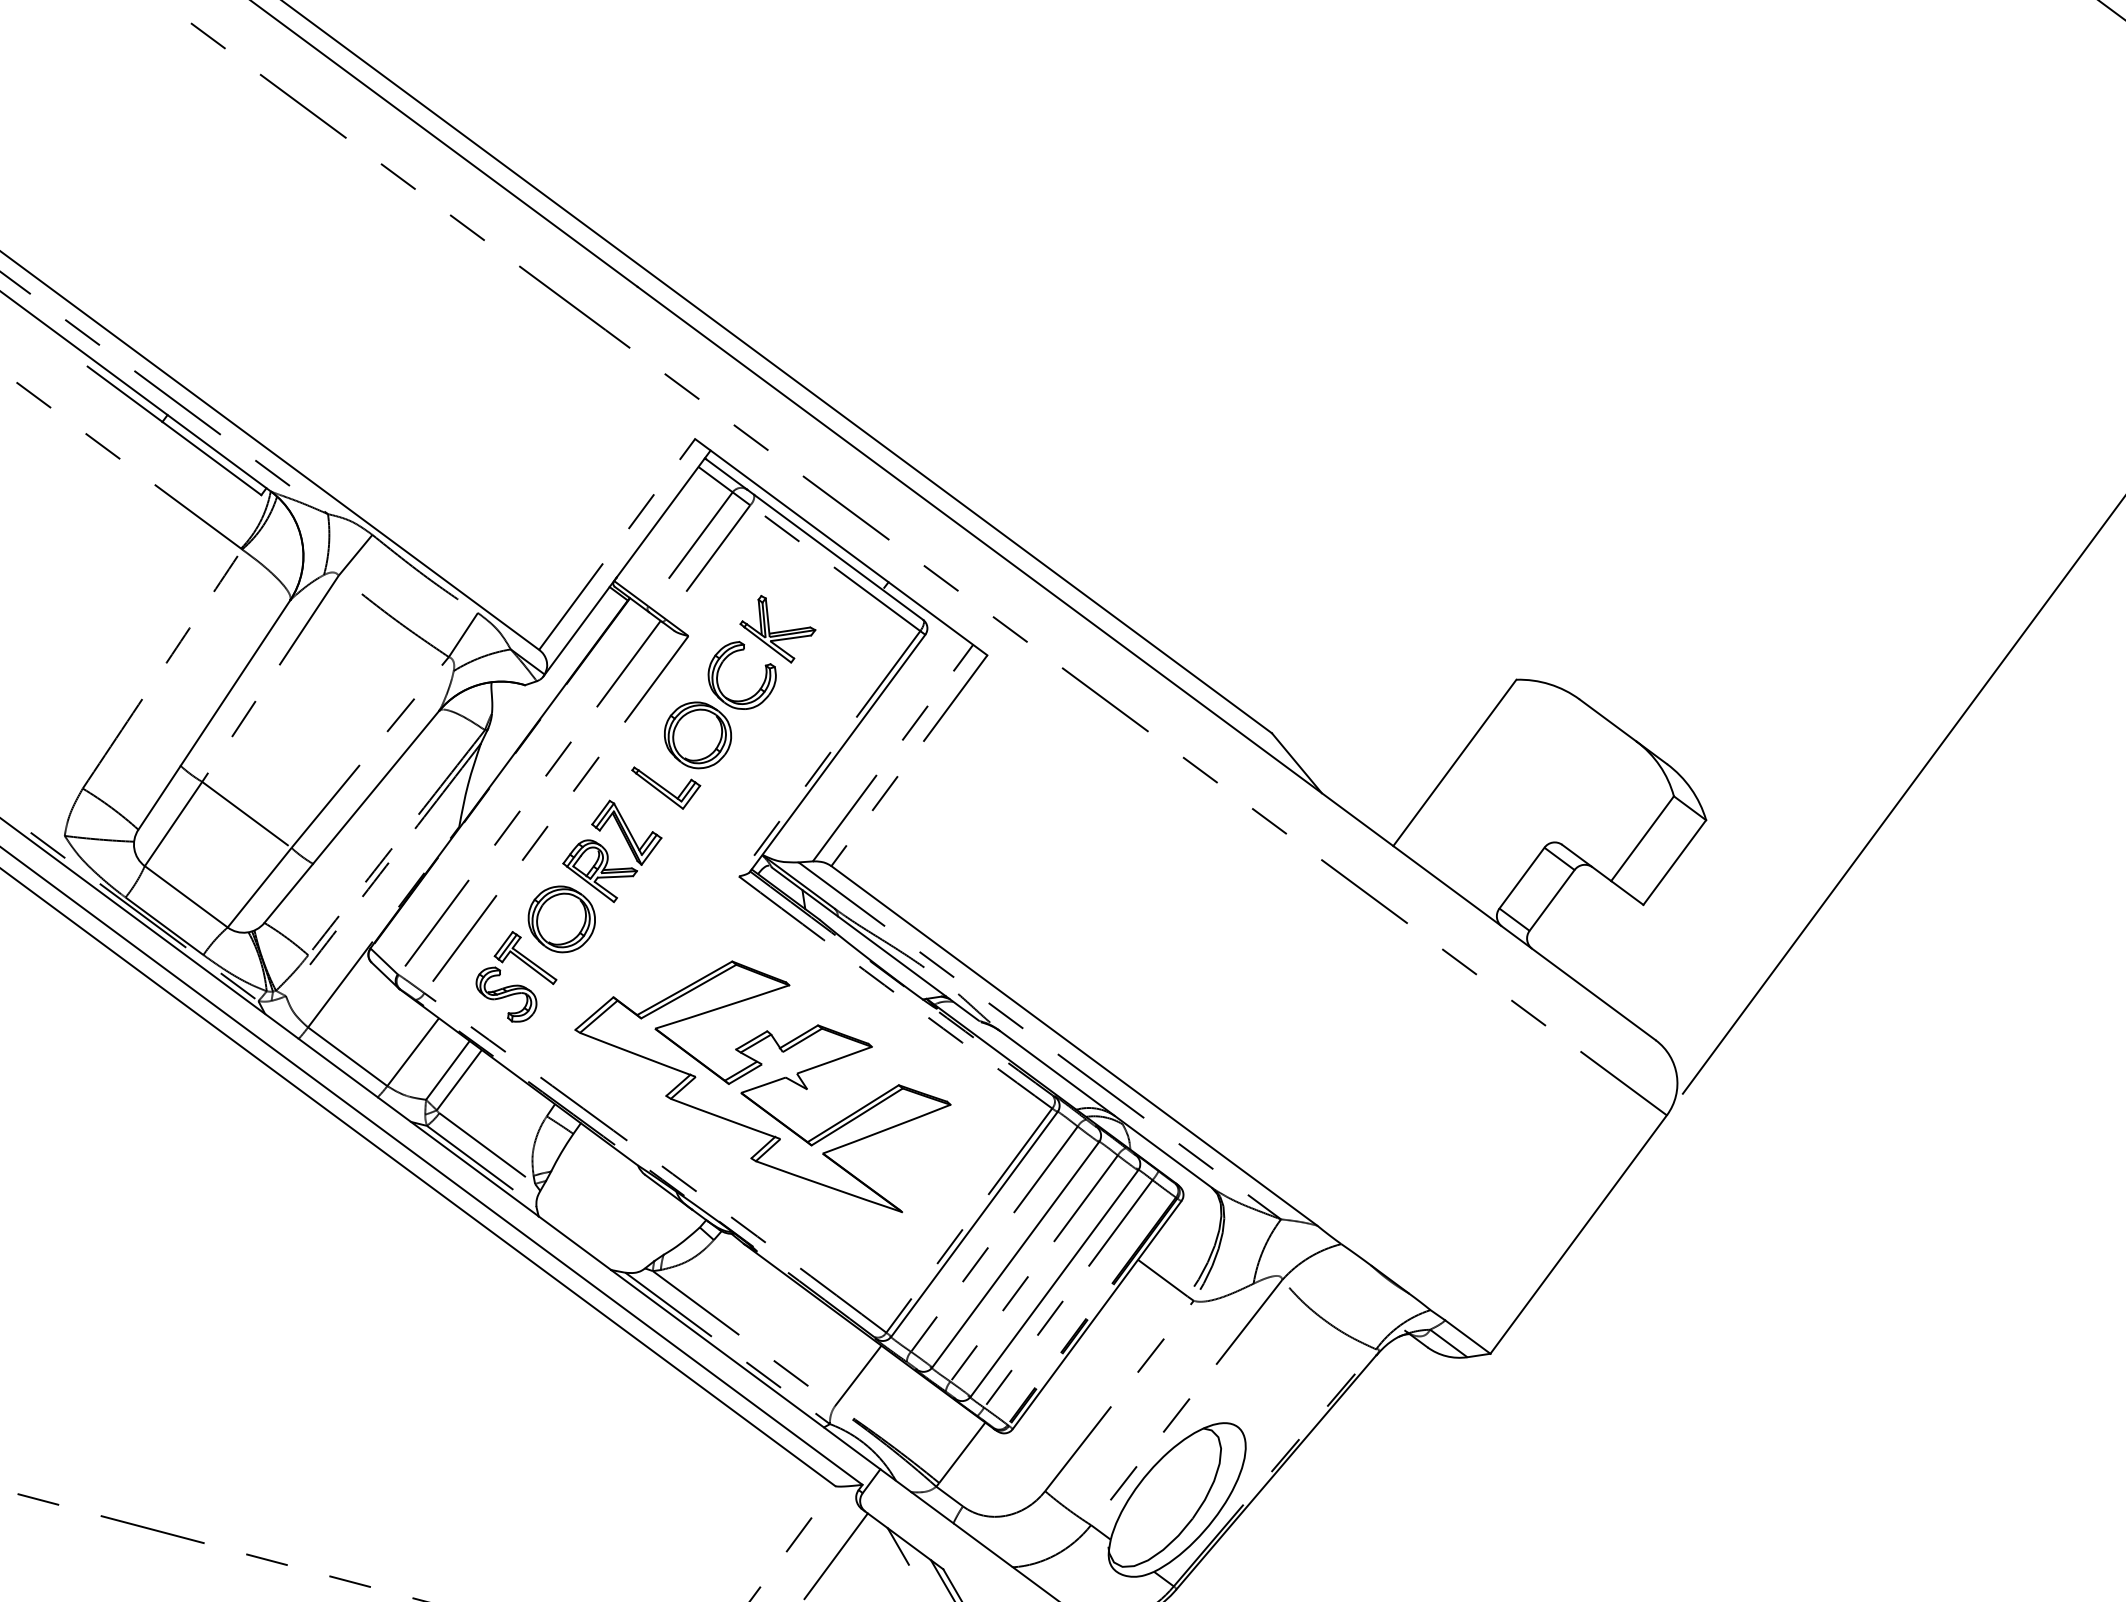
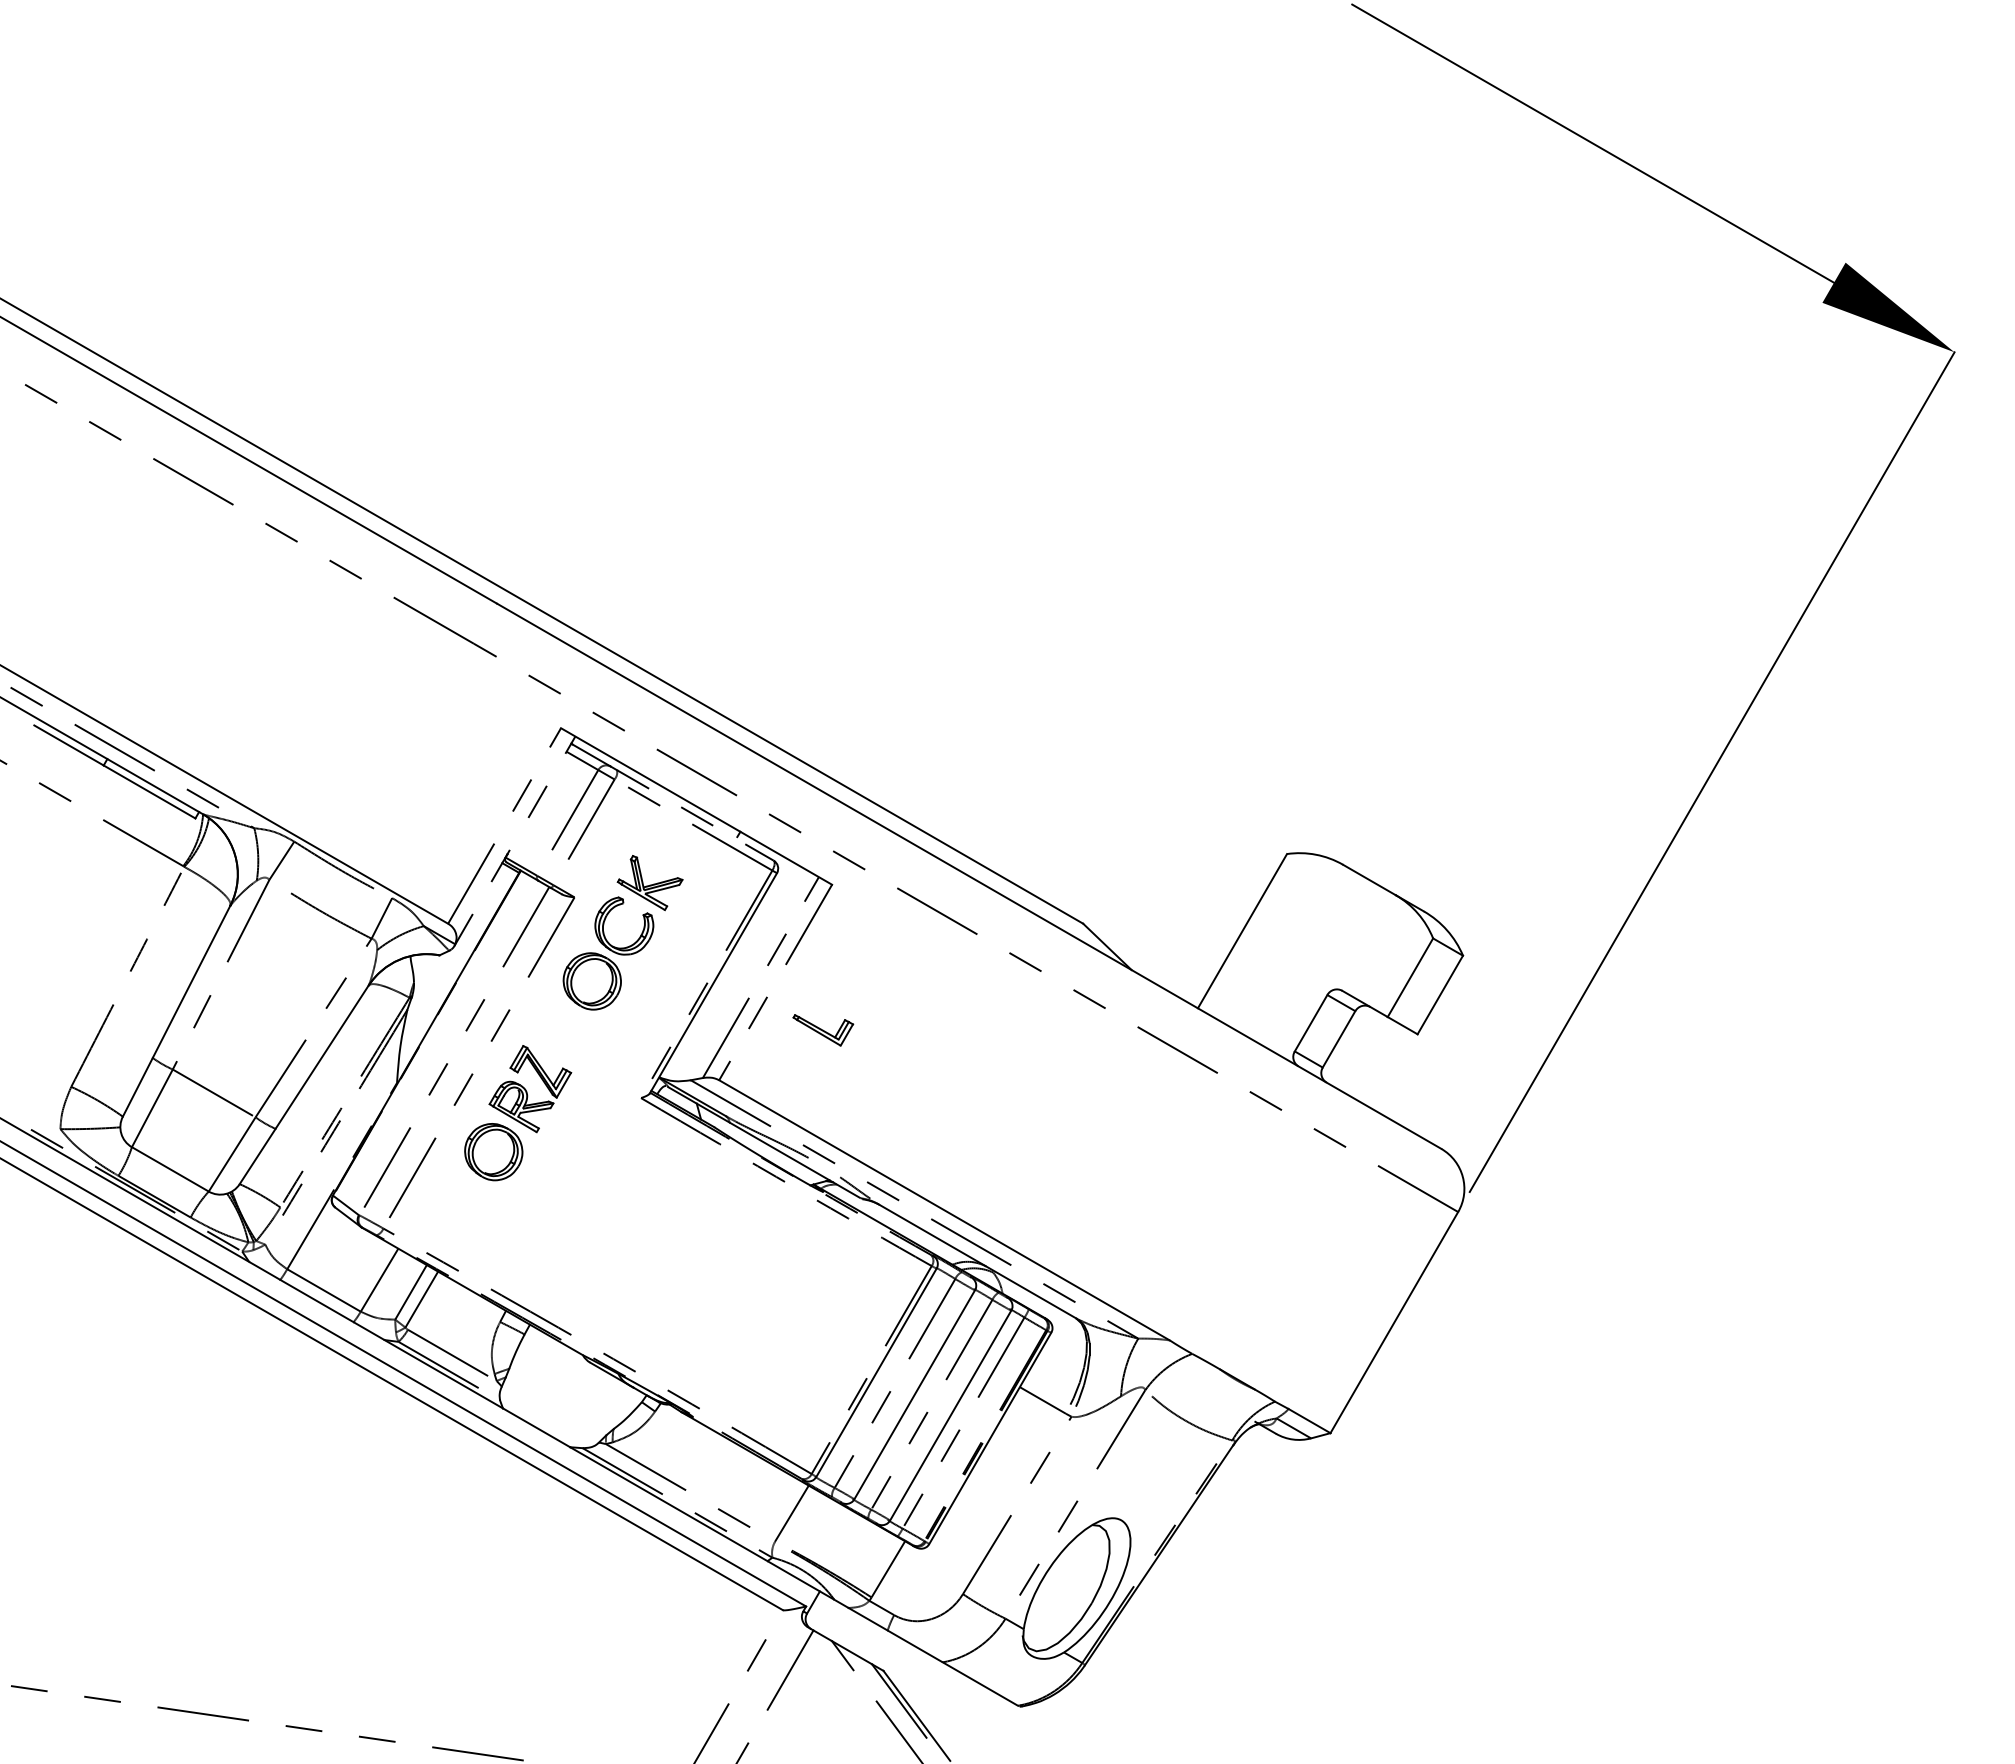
line: (838, 557) -> (695, 815), solid -> dashed
line: (626, 563) -> (514, 841), solid -> dashed
part: (665, 789) -> (823, 1030), moved
part: (516, 984) -> (461, 1212), removed
part: (761, 1080) -> (680, 1270), removed

